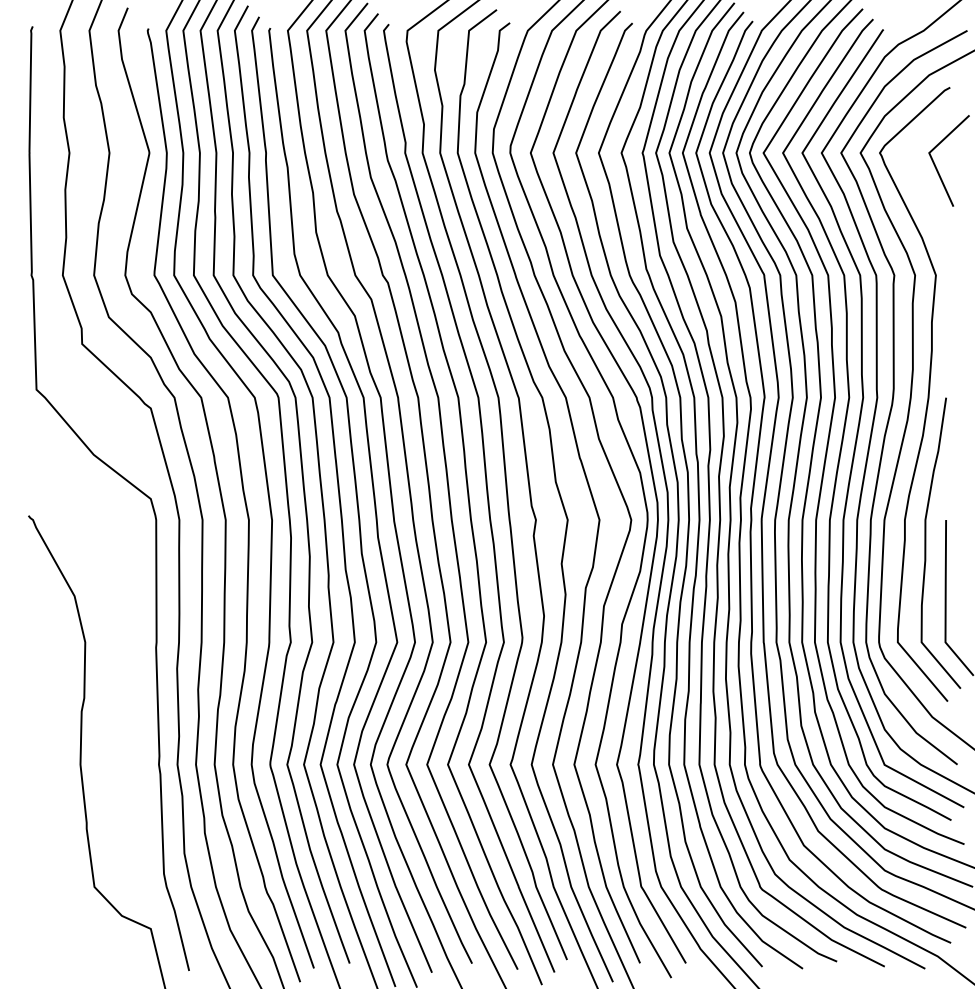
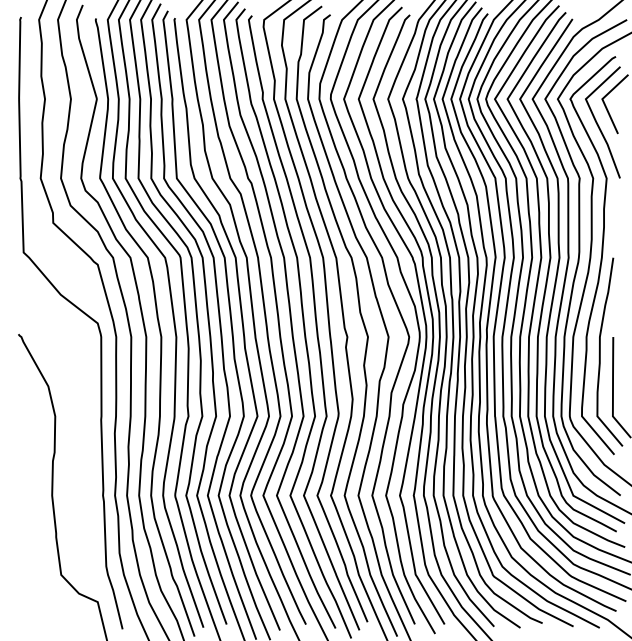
line: (923, 192) -> (598, 124), added

